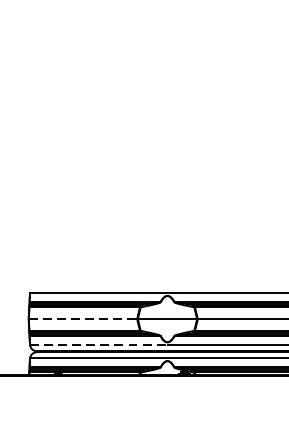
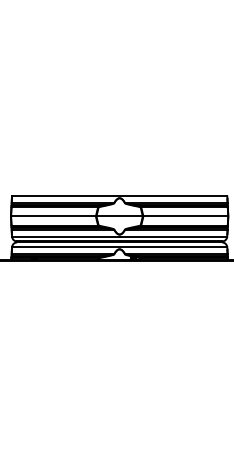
line: (82, 319) -> (53, 216), dashed -> solid
line: (98, 344) -> (65, 236), dashed -> solid

